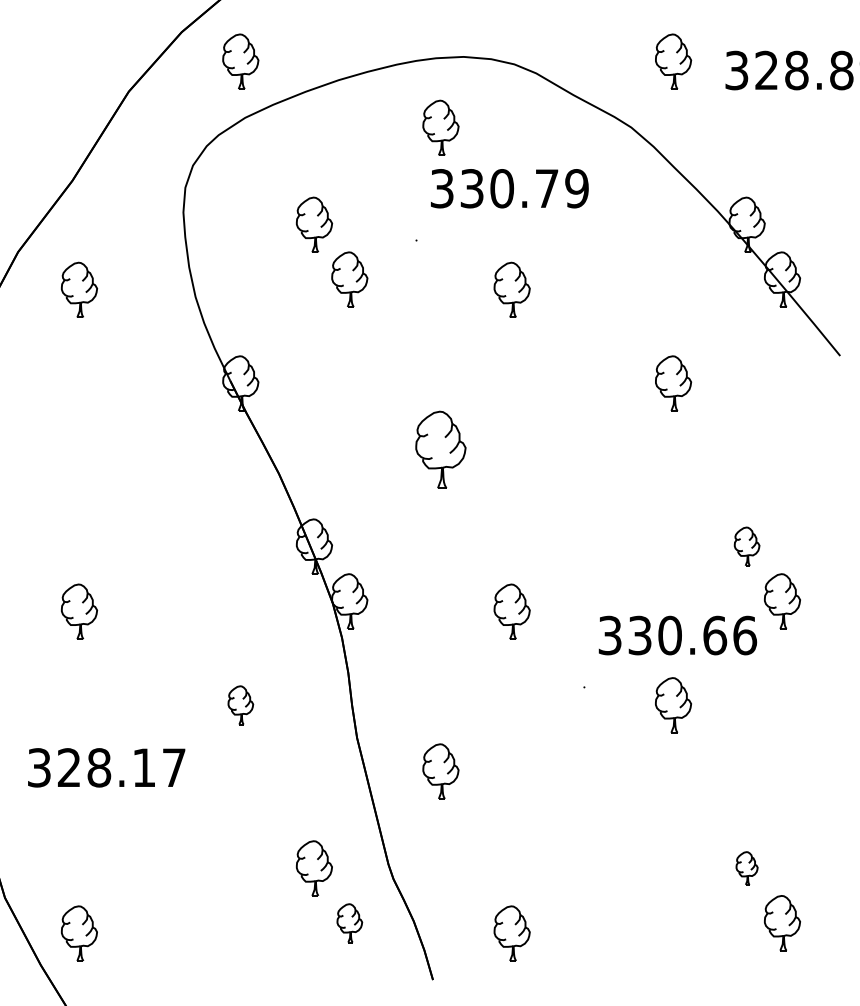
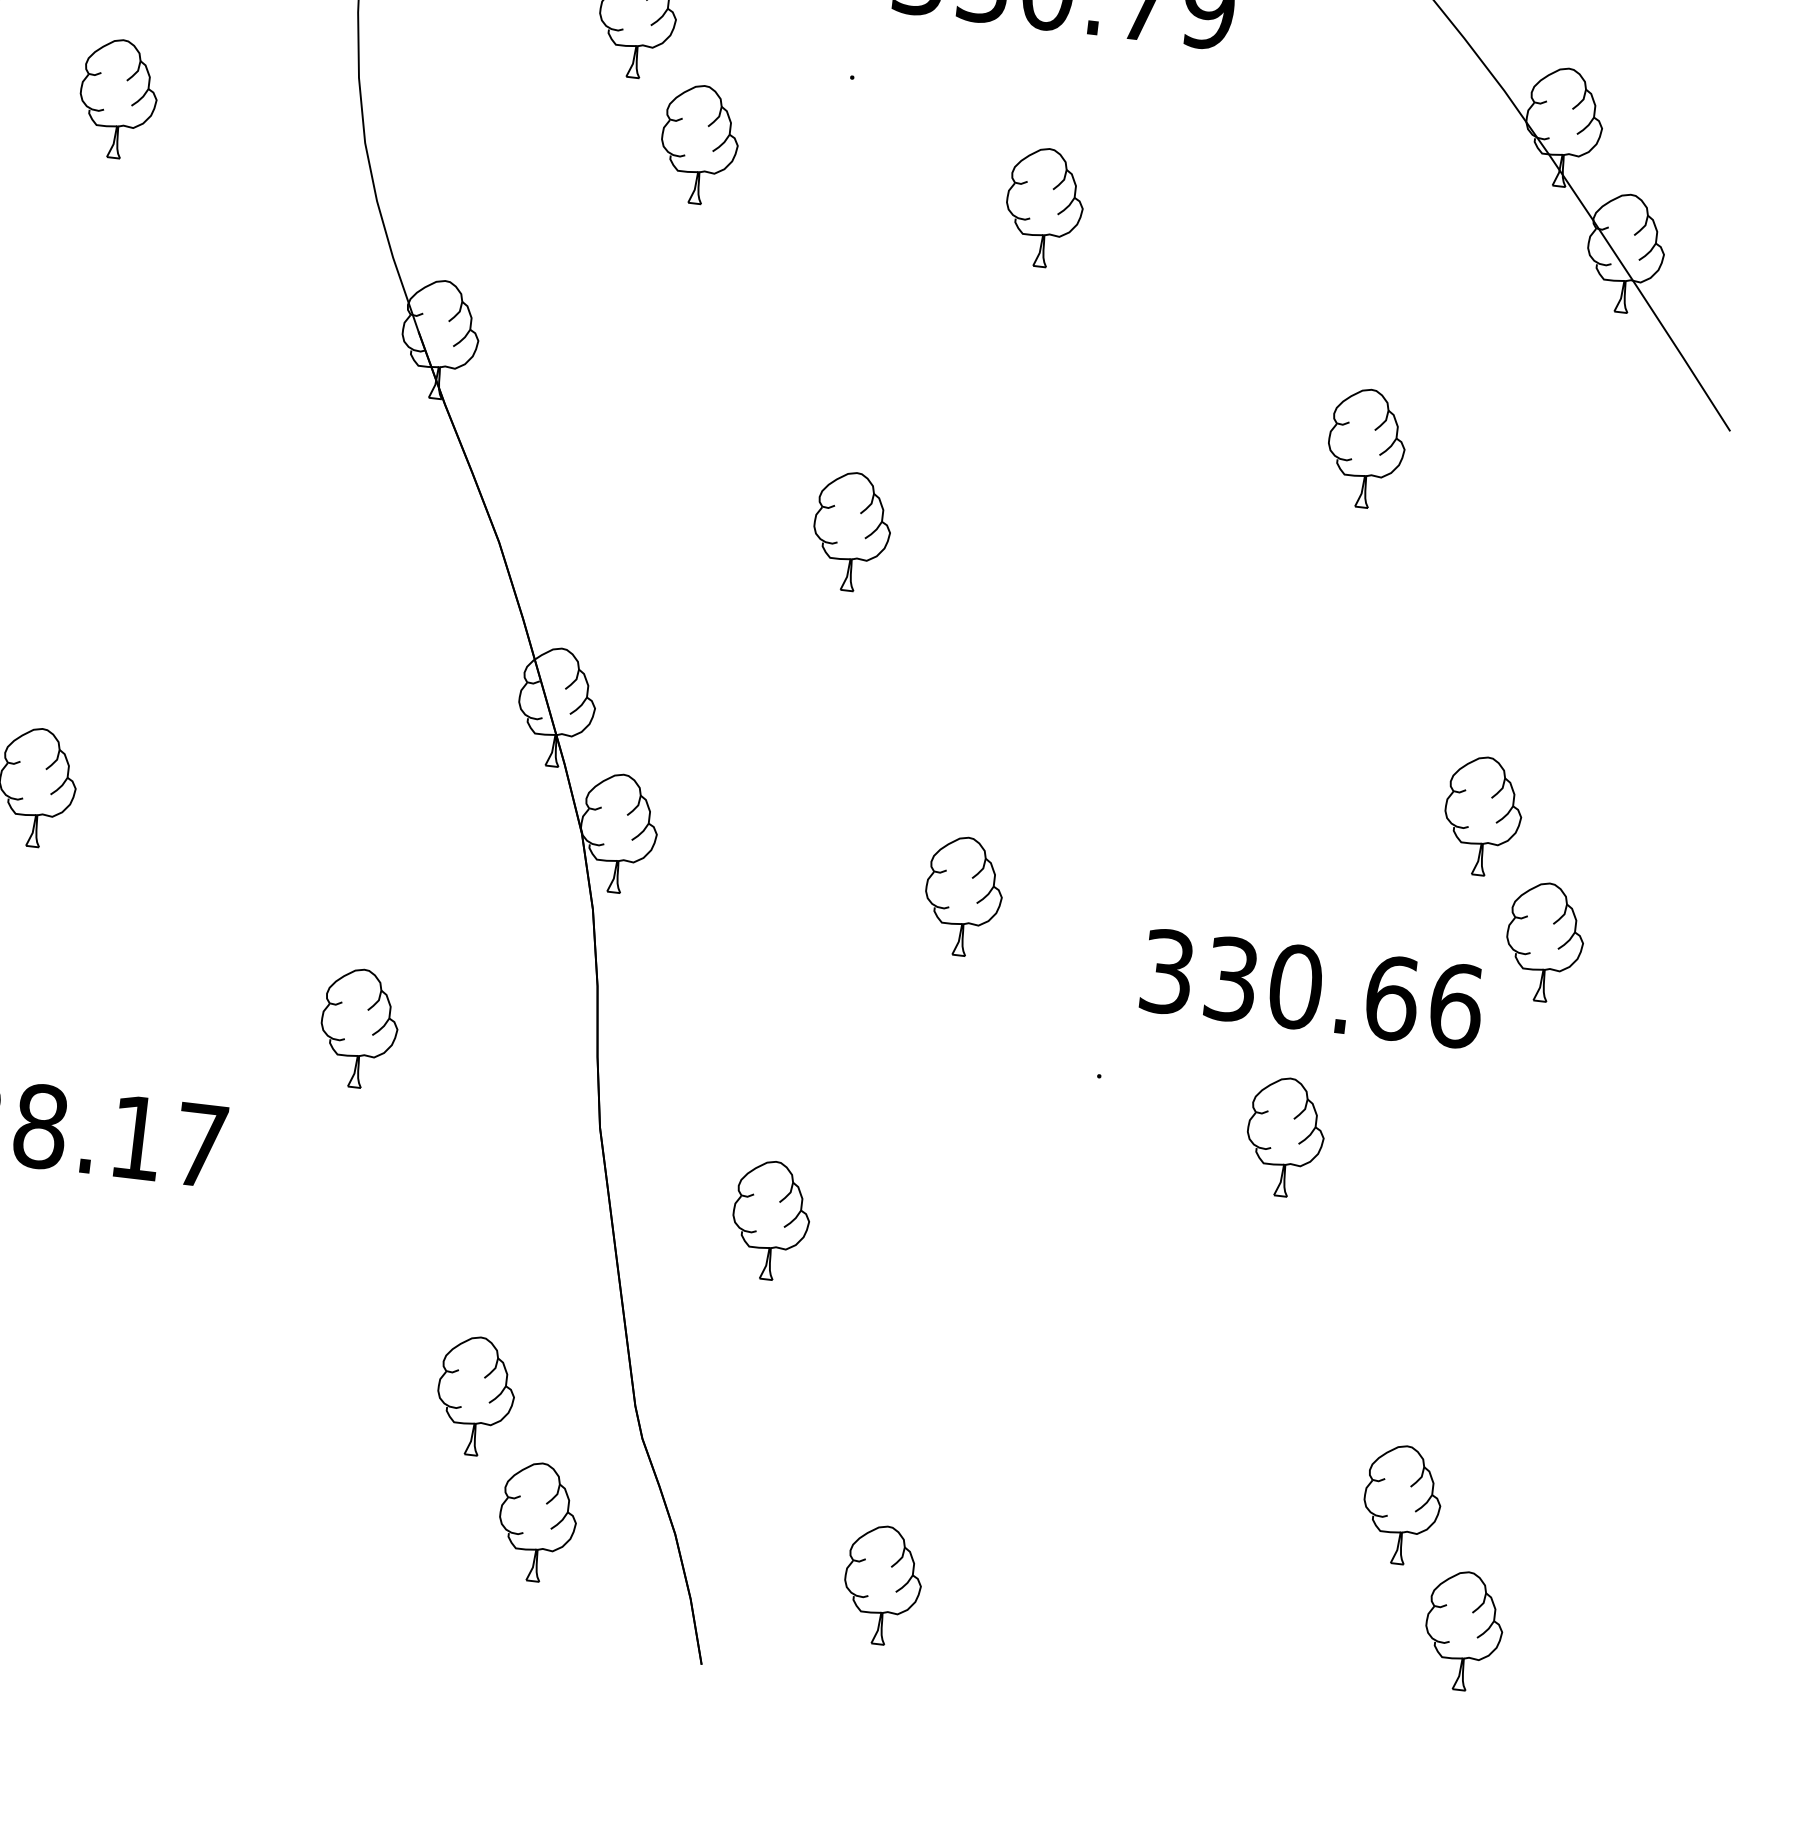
part: (440, 449) -> (851, 530), size x0.71
part: (746, 546) -> (1481, 815), size x1.43
part: (240, 705) -> (358, 1028), size x1.43
part: (746, 868) -> (1400, 1504), size x1.67
part: (349, 923) -> (537, 1522), size x1.43

